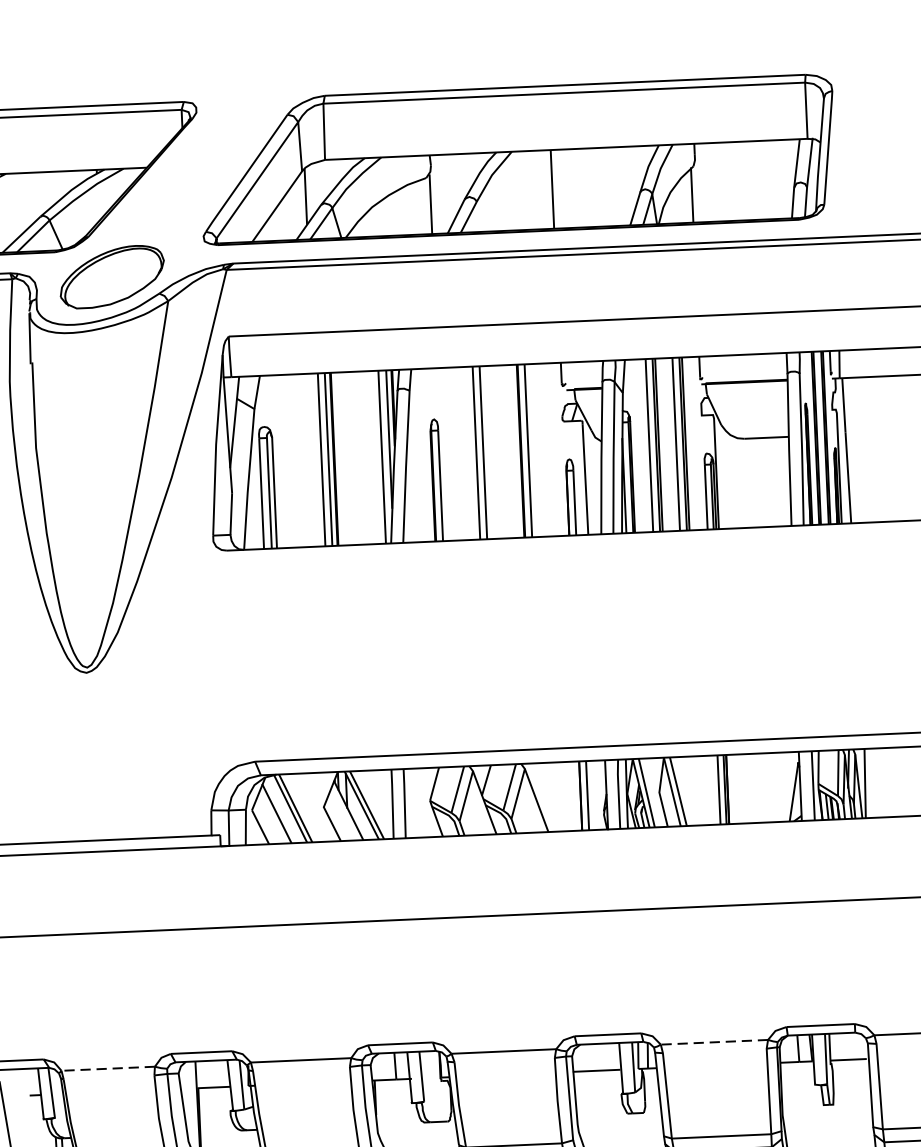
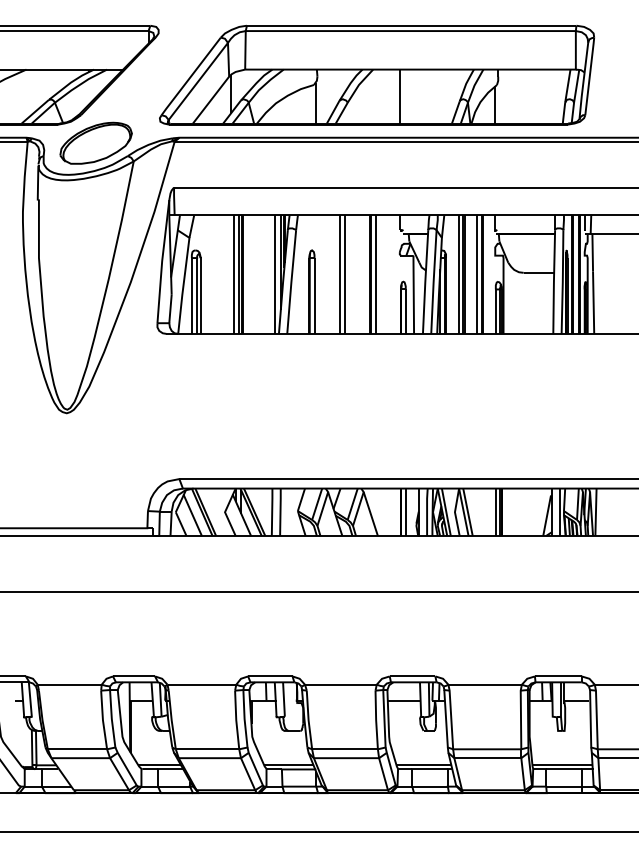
line: (714, 1041) -> (485, 684), dashed -> solid
line: (107, 1068) -> (69, 684), dashed -> solid

